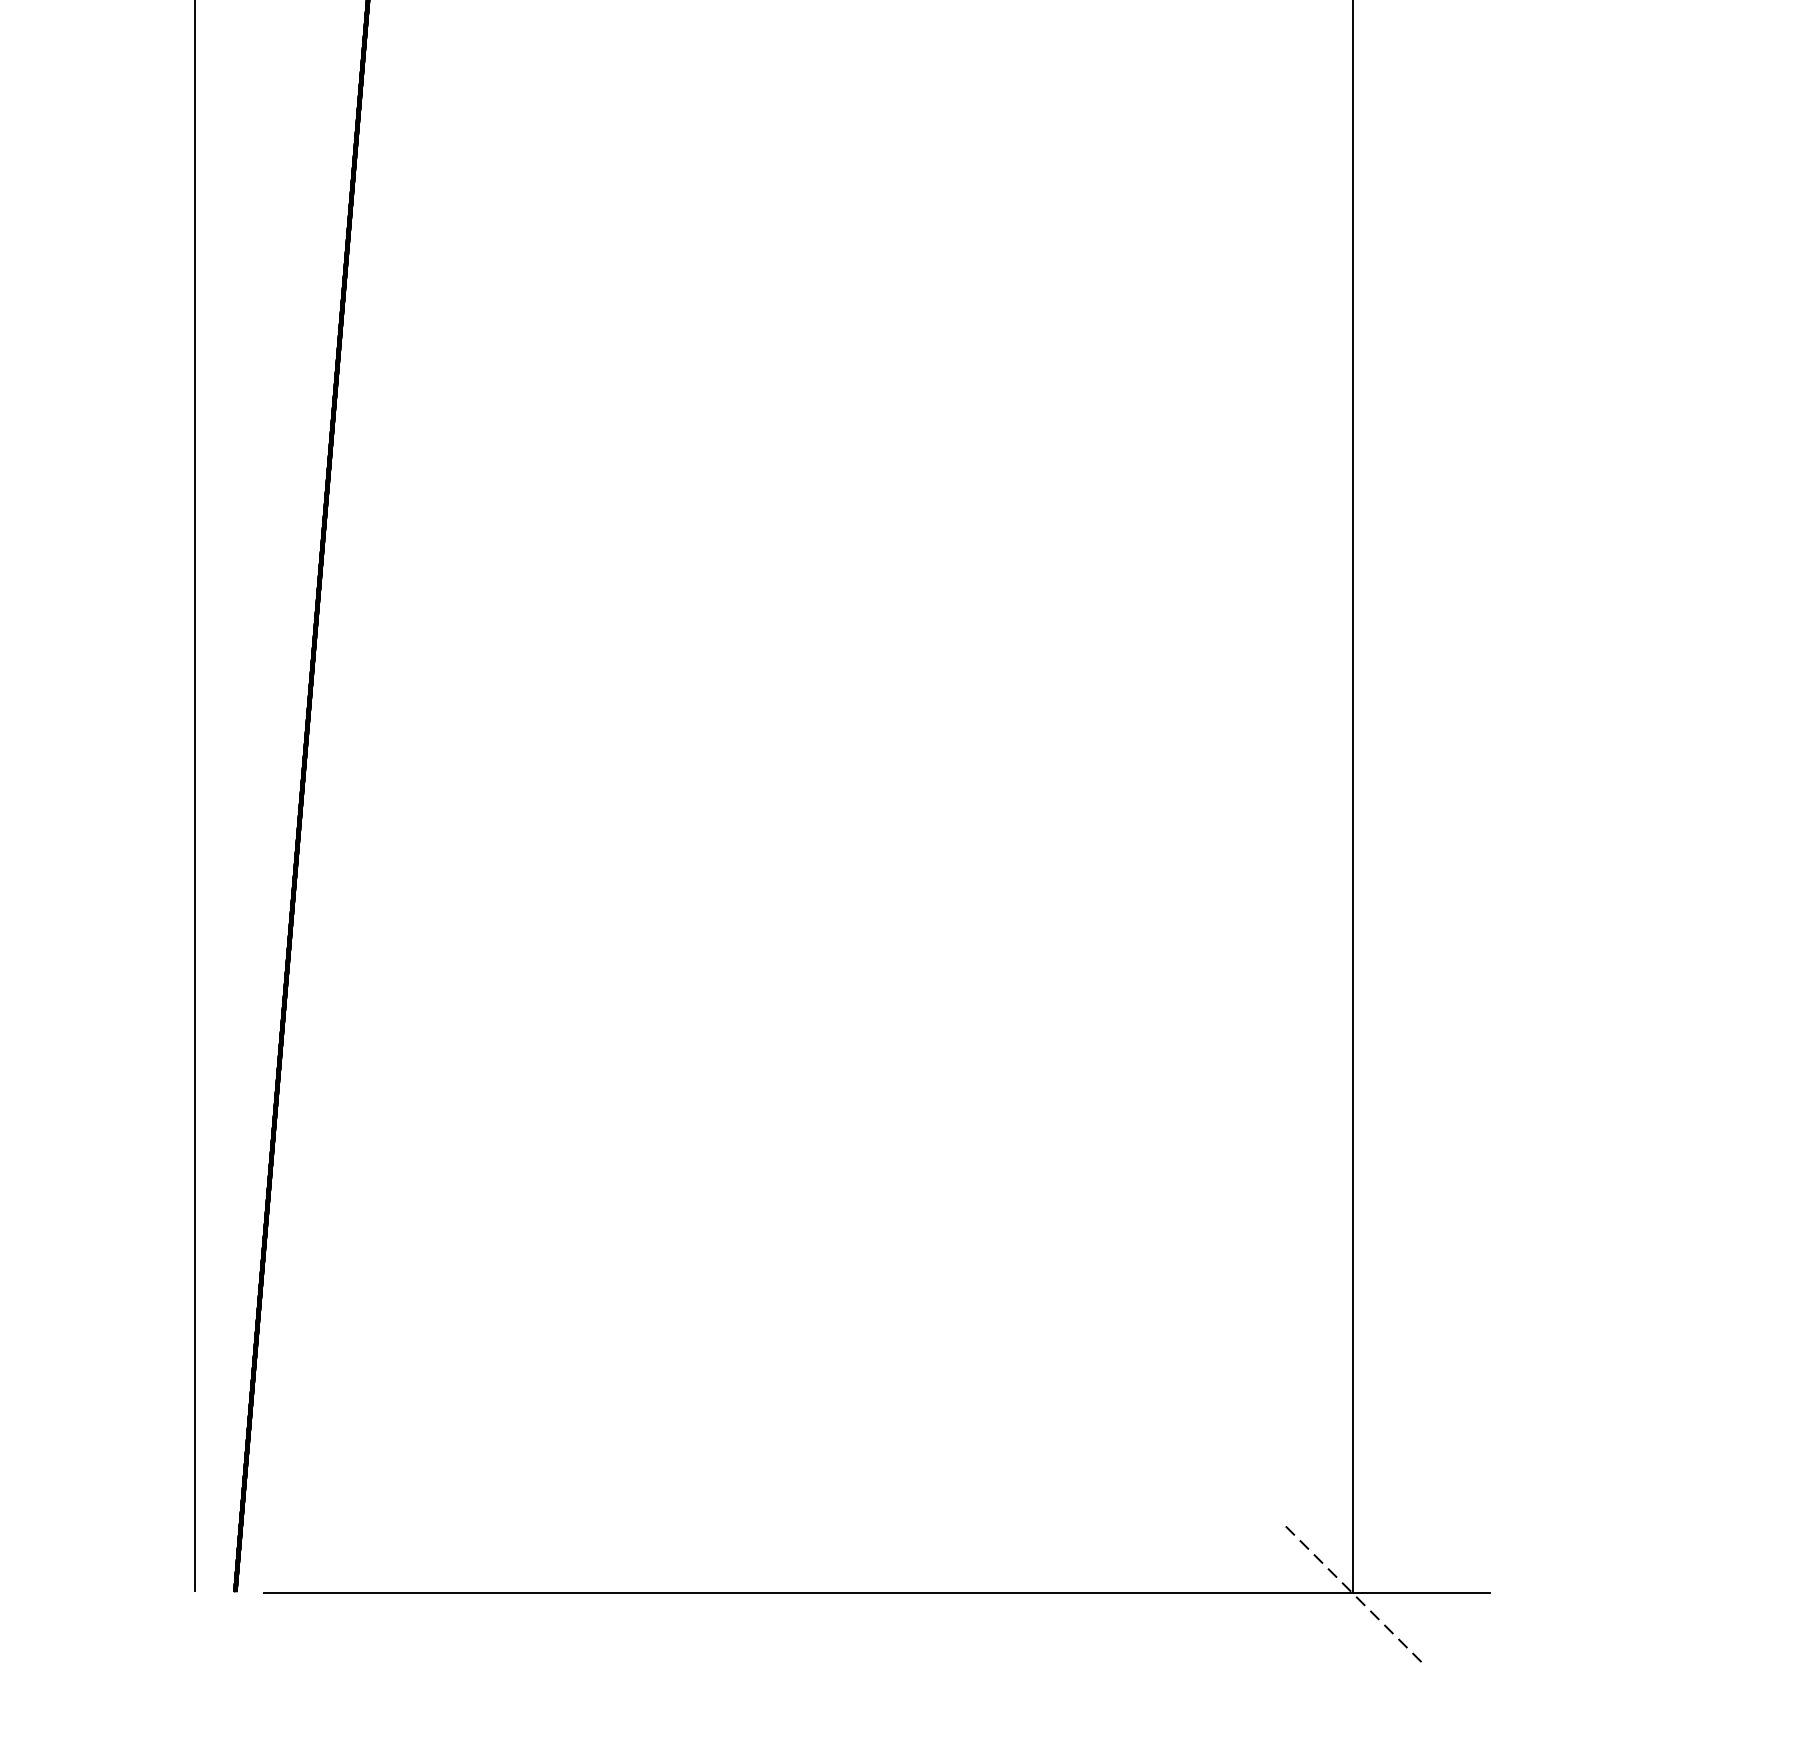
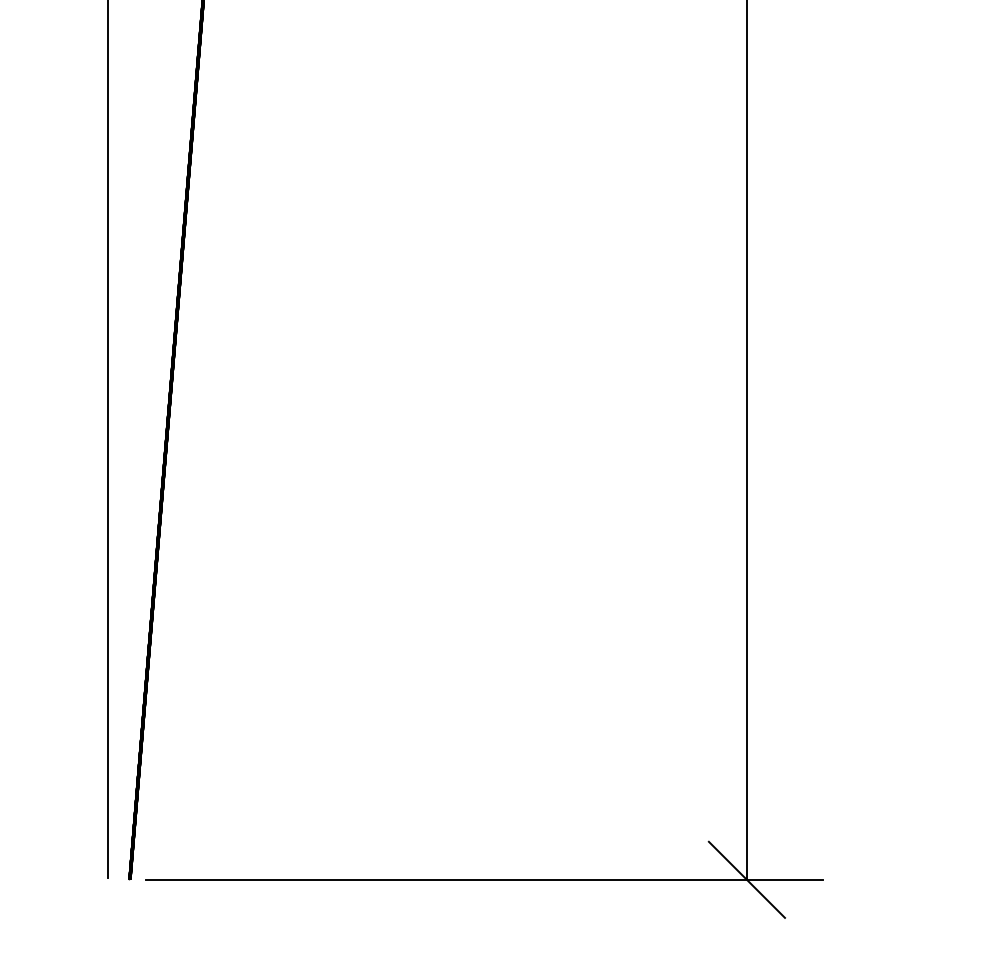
line: (1351, 1592) -> (746, 879), dashed -> solid

